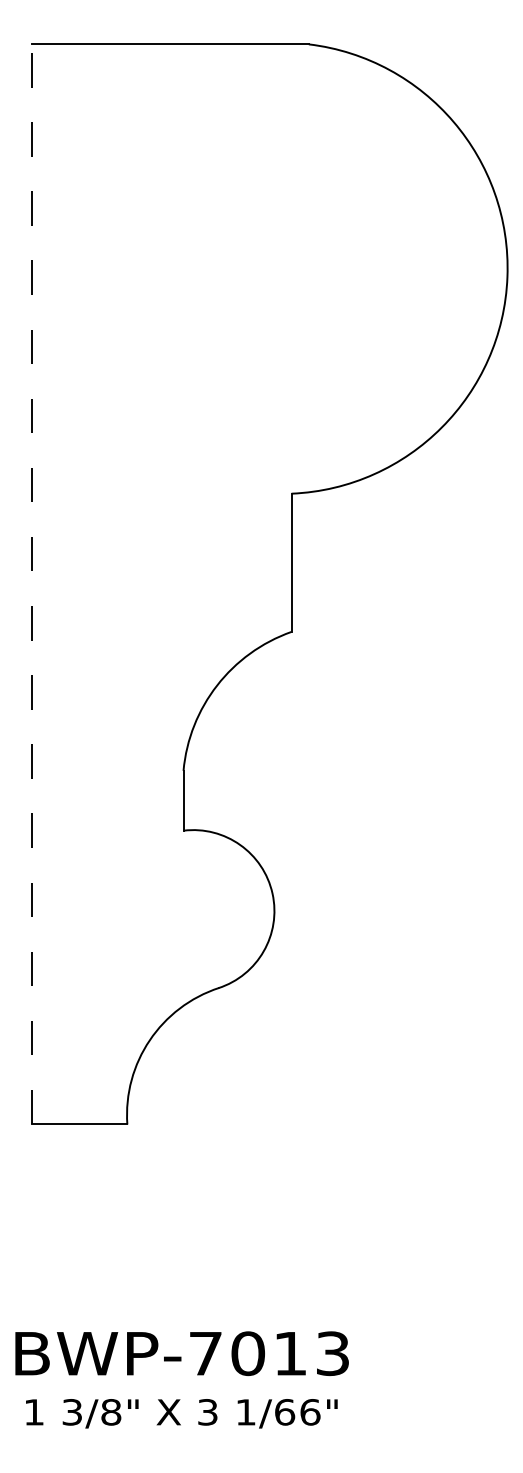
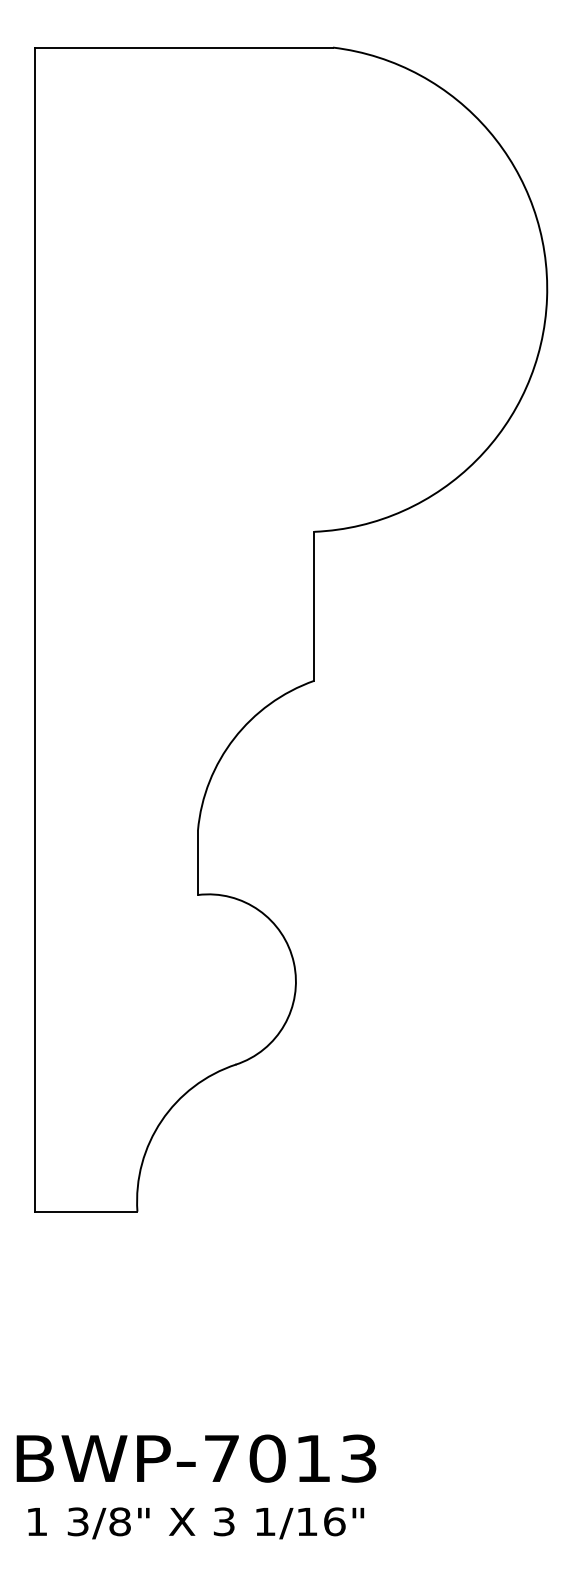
line: (32, 584) -> (35, 629), dashed -> solid
text: (285, 1412) -> (307, 1521), 1/66" -> 1/16"

